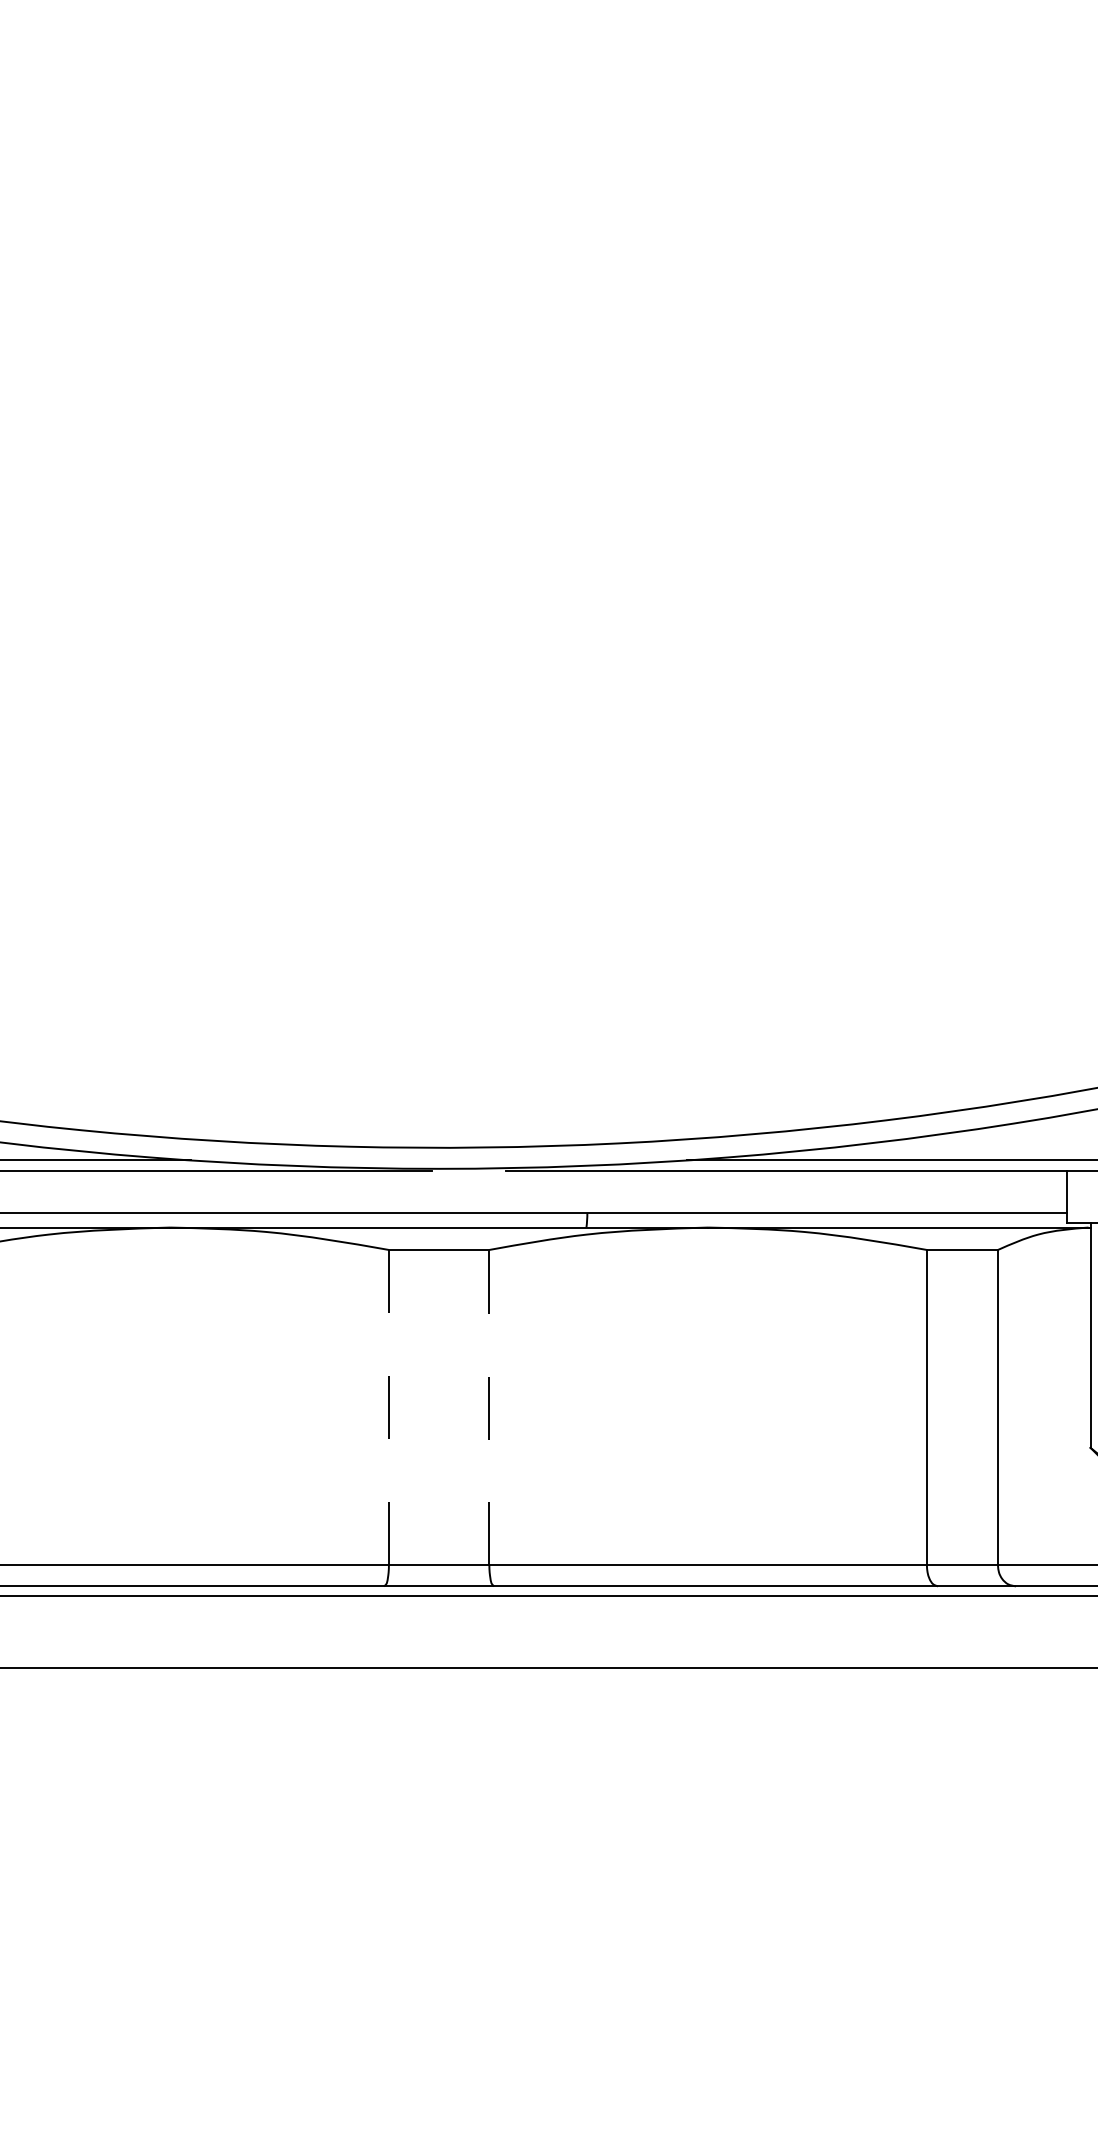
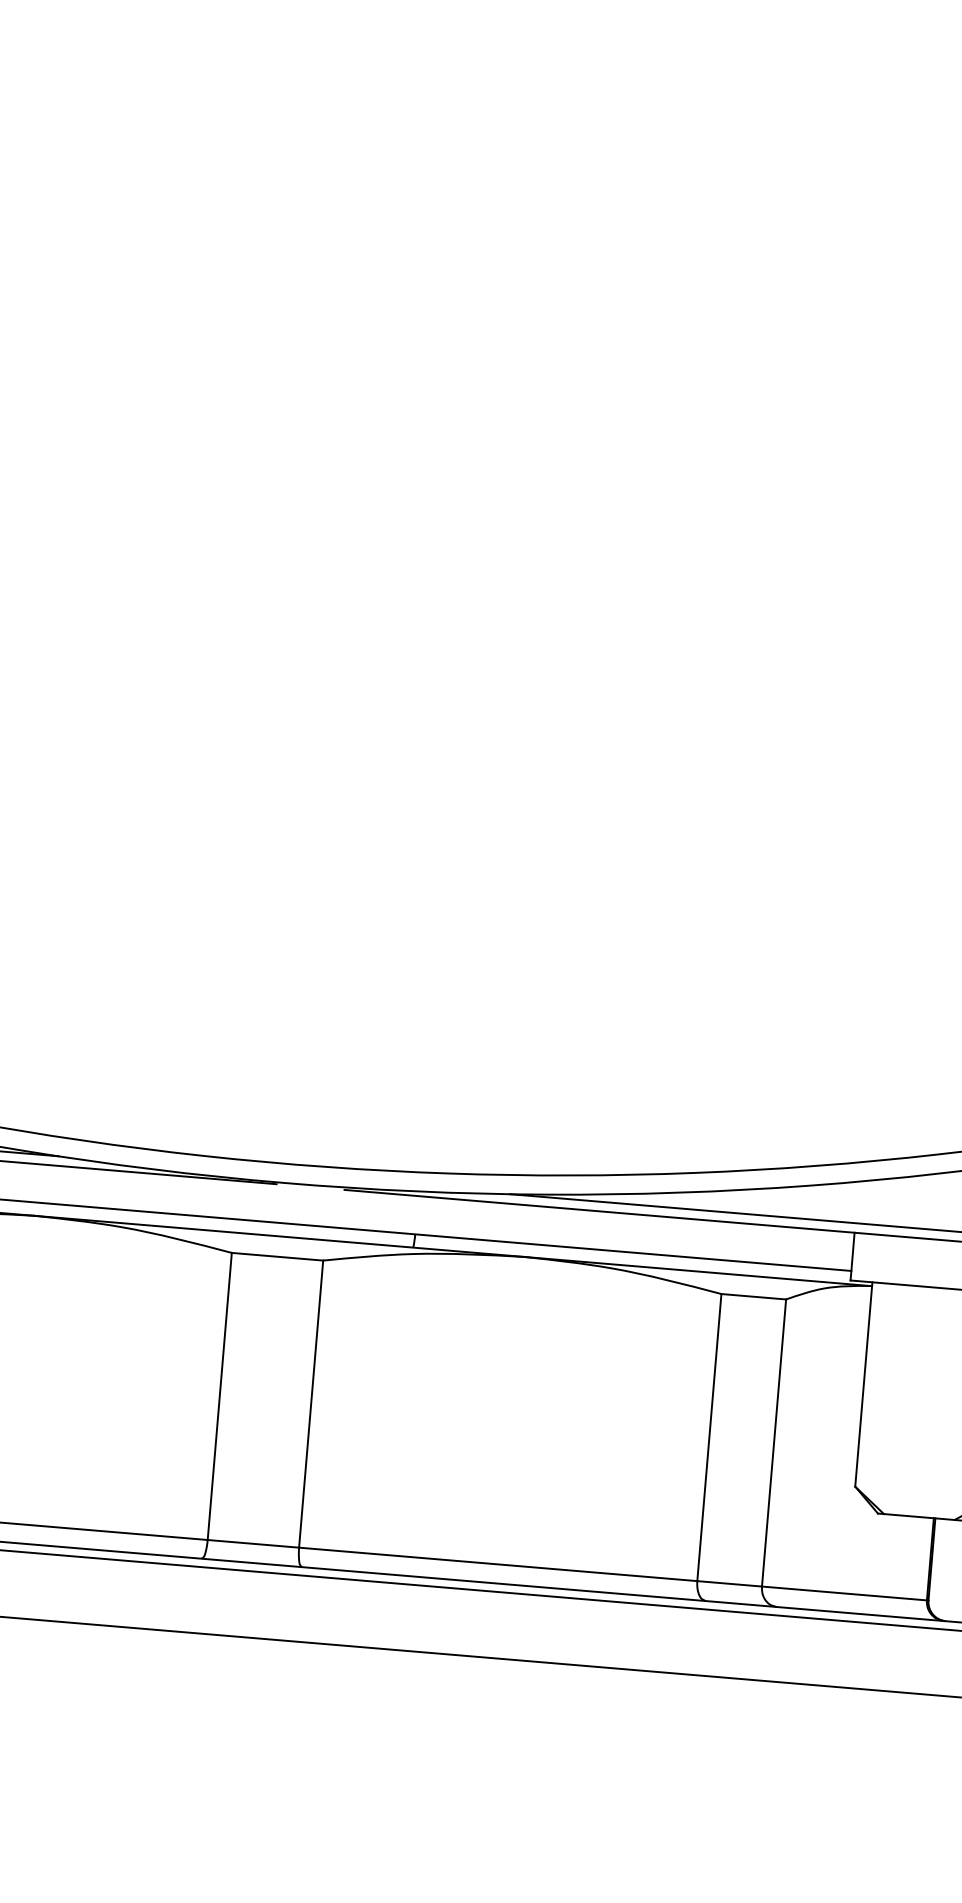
line: (388, 1407) -> (219, 1396), dashed -> solid
line: (489, 1407) -> (311, 1403), dashed -> solid

